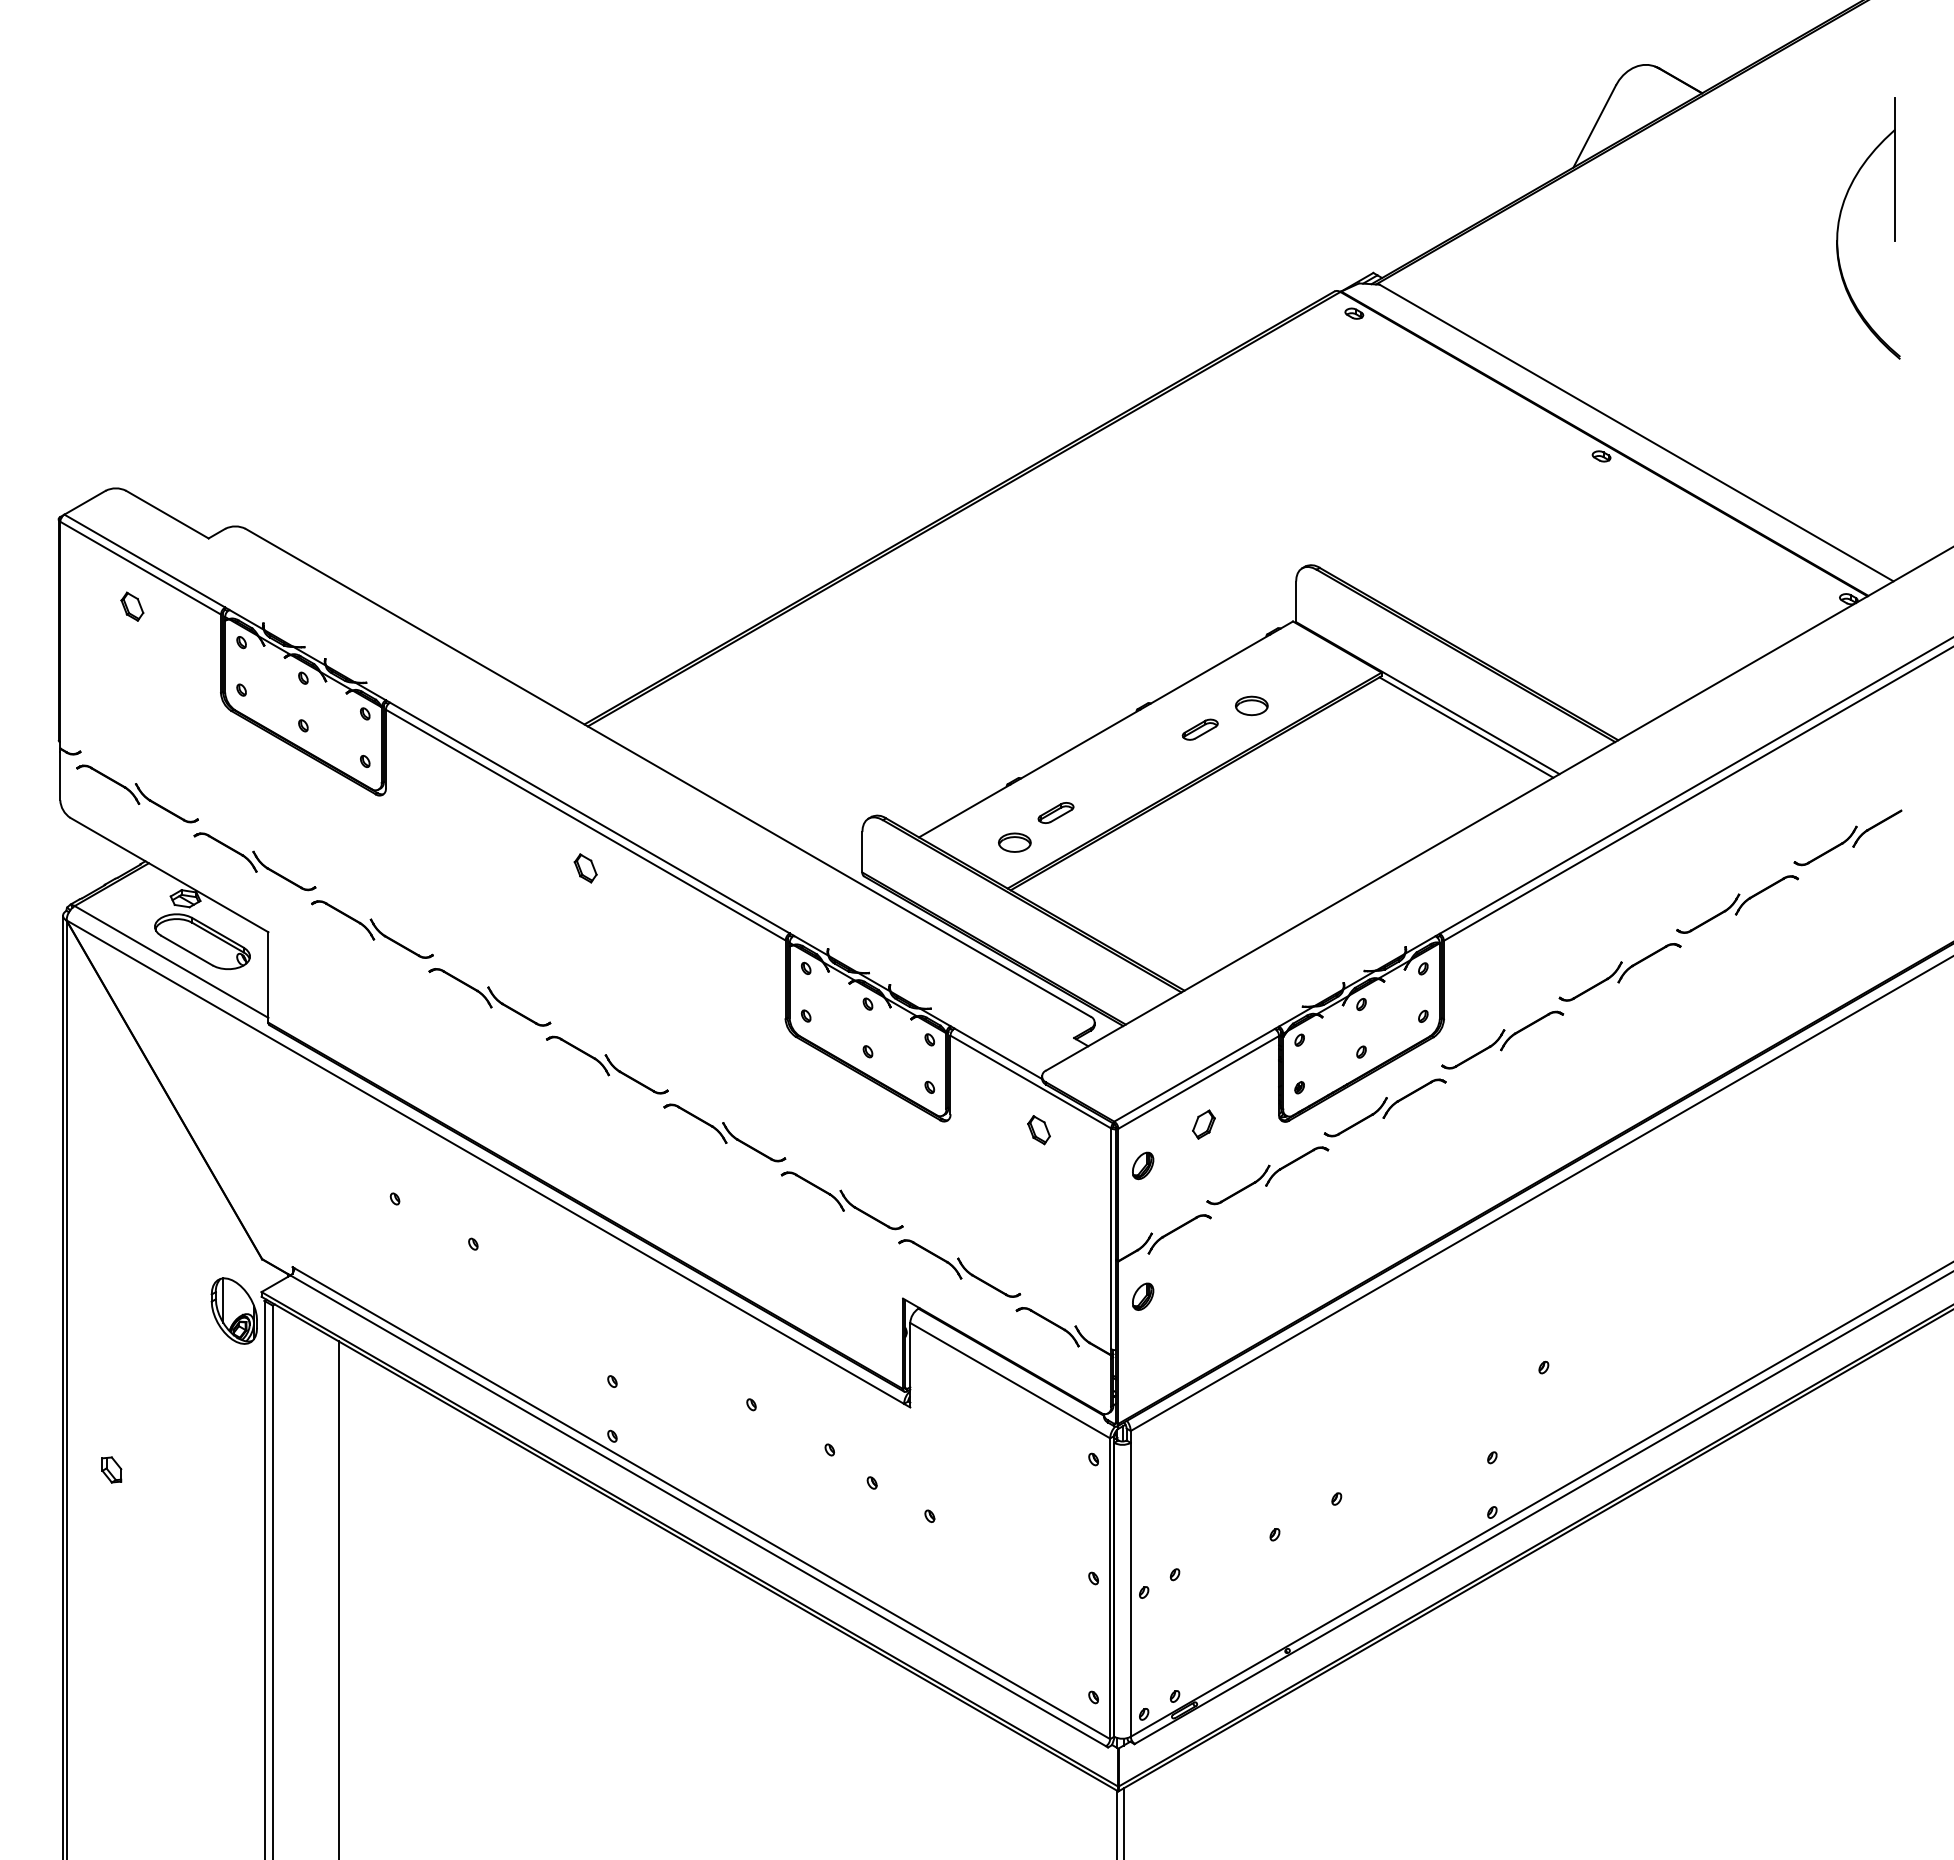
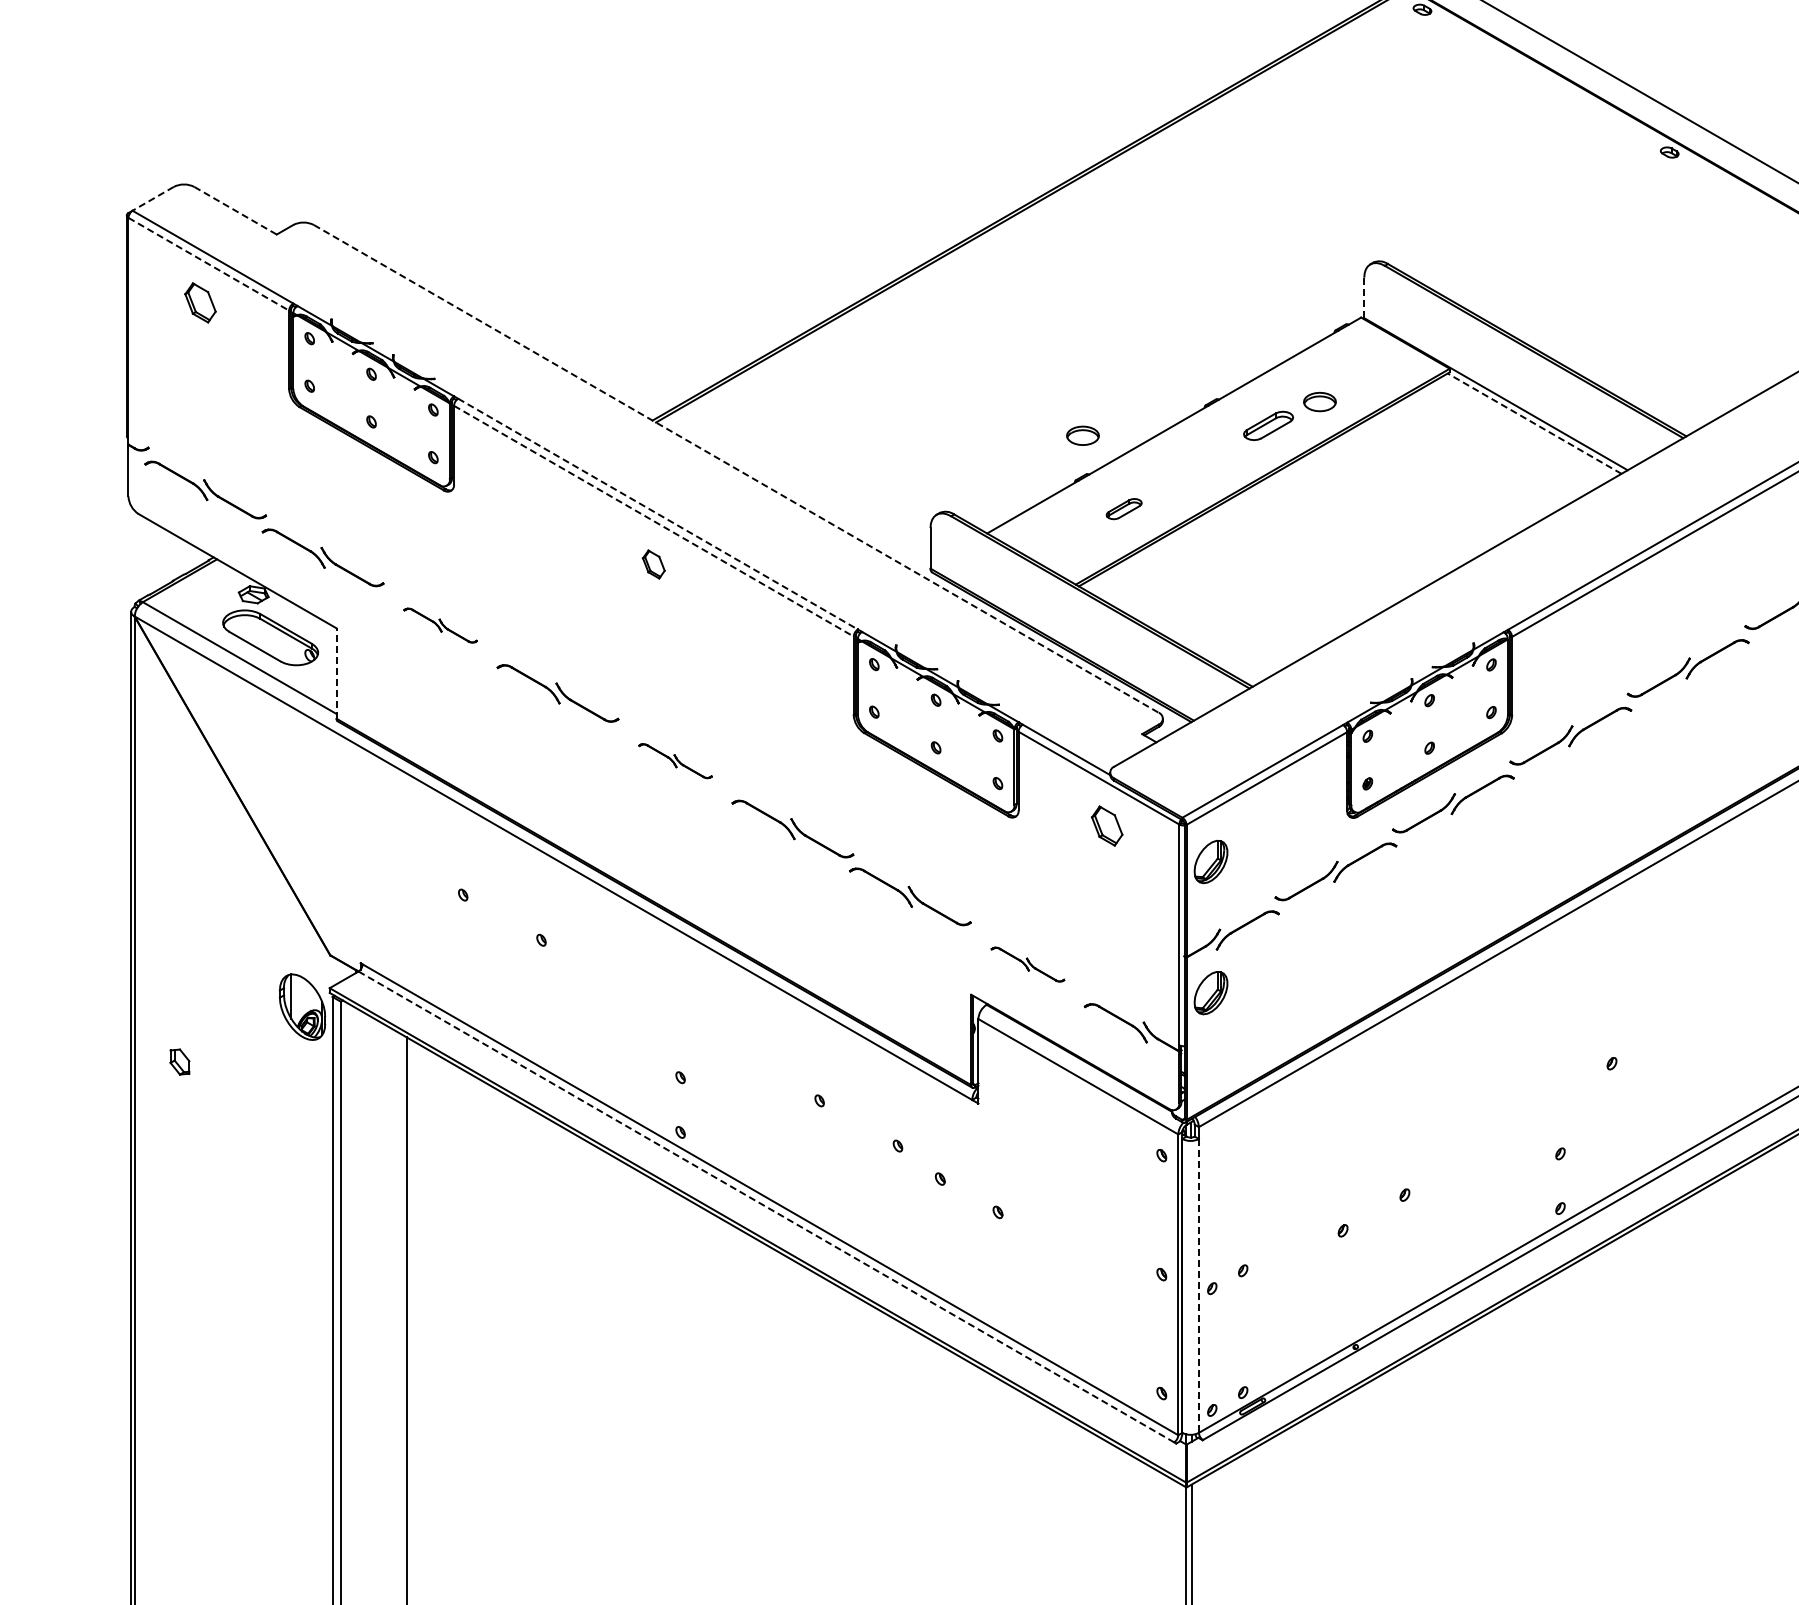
line: (85, 502) -> (153, 198), solid -> dashed
line: (167, 514) -> (235, 210), solid -> dashed
line: (140, 568) -> (208, 264), solid -> dashed
line: (1296, 601) -> (1364, 297), solid -> dashed
part: (132, 606) -> (200, 302), size x1.4
line: (1466, 727) -> (1534, 423), solid -> dashed
part: (1199, 729) -> (1267, 425), size x1.4
line: (668, 772) -> (736, 468), solid -> dashed
line: (589, 817) -> (657, 513), solid -> dashed
line: (585, 825) -> (653, 521), solid -> dashed
part: (1014, 842) -> (1082, 435), moved
part: (372, 929) -> (440, 625), size x0.6
line: (268, 976) -> (336, 672), solid -> dashed
part: (607, 1064) -> (675, 760), size x0.6
part: (1203, 1124) -> (1271, 820), removed
part: (1038, 1130) -> (1106, 826), size x1.4
part: (1143, 1165) -> (1211, 861), size x1.6
part: (959, 1268) -> (1027, 964), size x0.6
part: (1143, 1296) -> (1211, 992), size x1.6
part: (111, 1469) -> (179, 1061), moved
line: (698, 1510) -> (766, 1206), solid -> dashed
line: (1130, 1589) -> (1198, 1285), solid -> dashed

